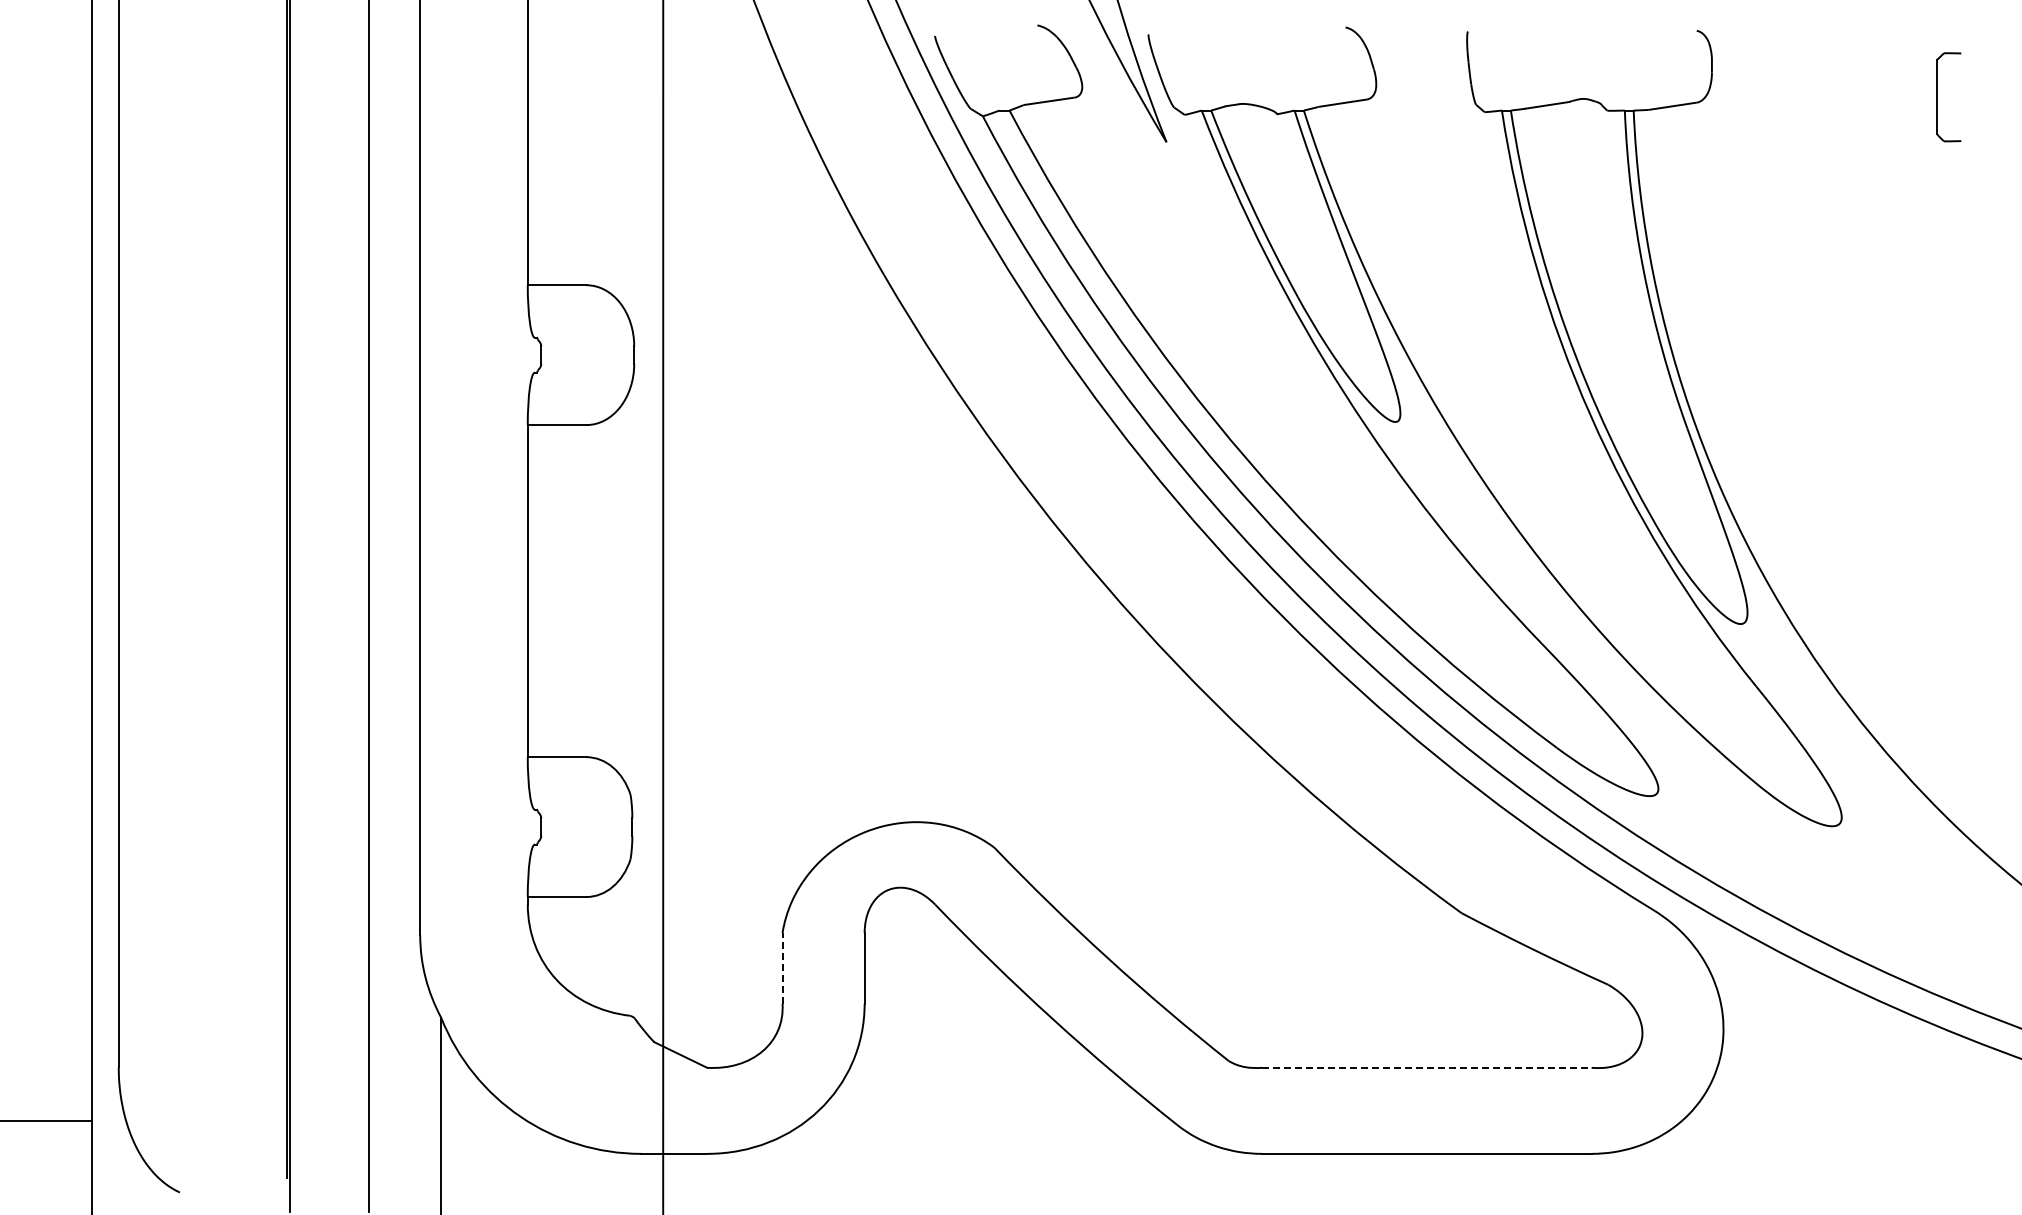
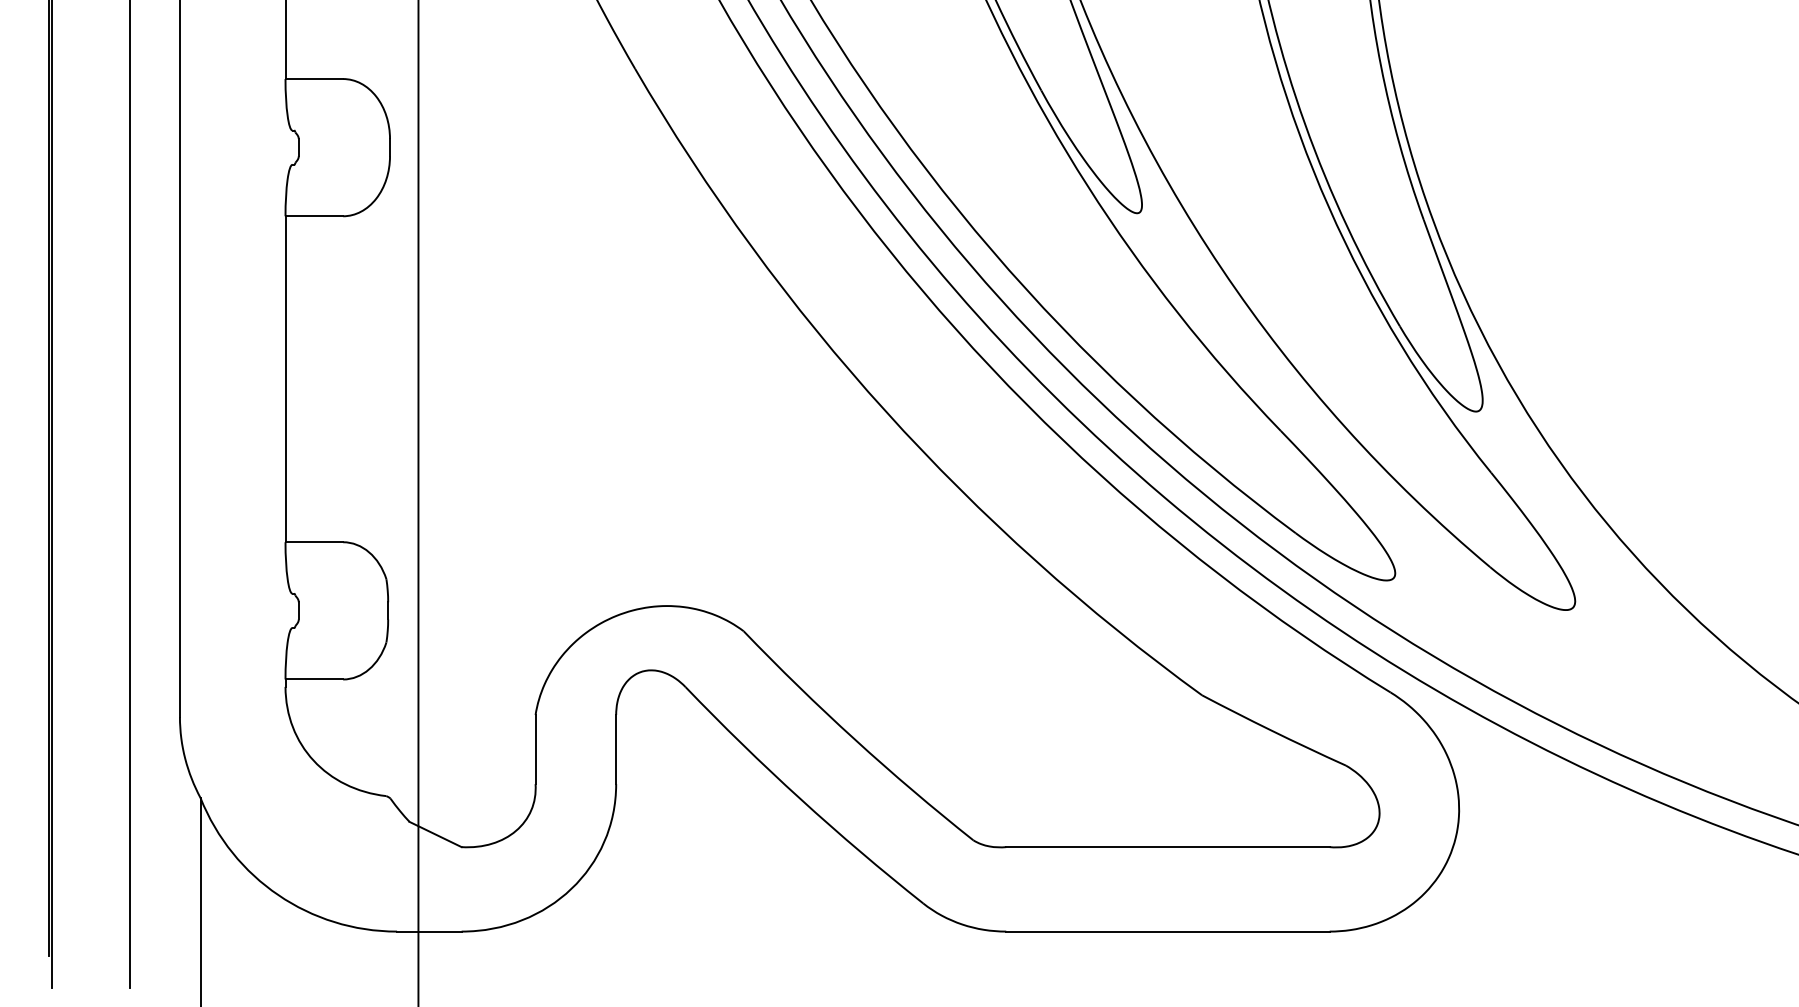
line: (782, 967) -> (535, 748), dashed -> solid
line: (1426, 1067) -> (1167, 846), dashed -> solid

